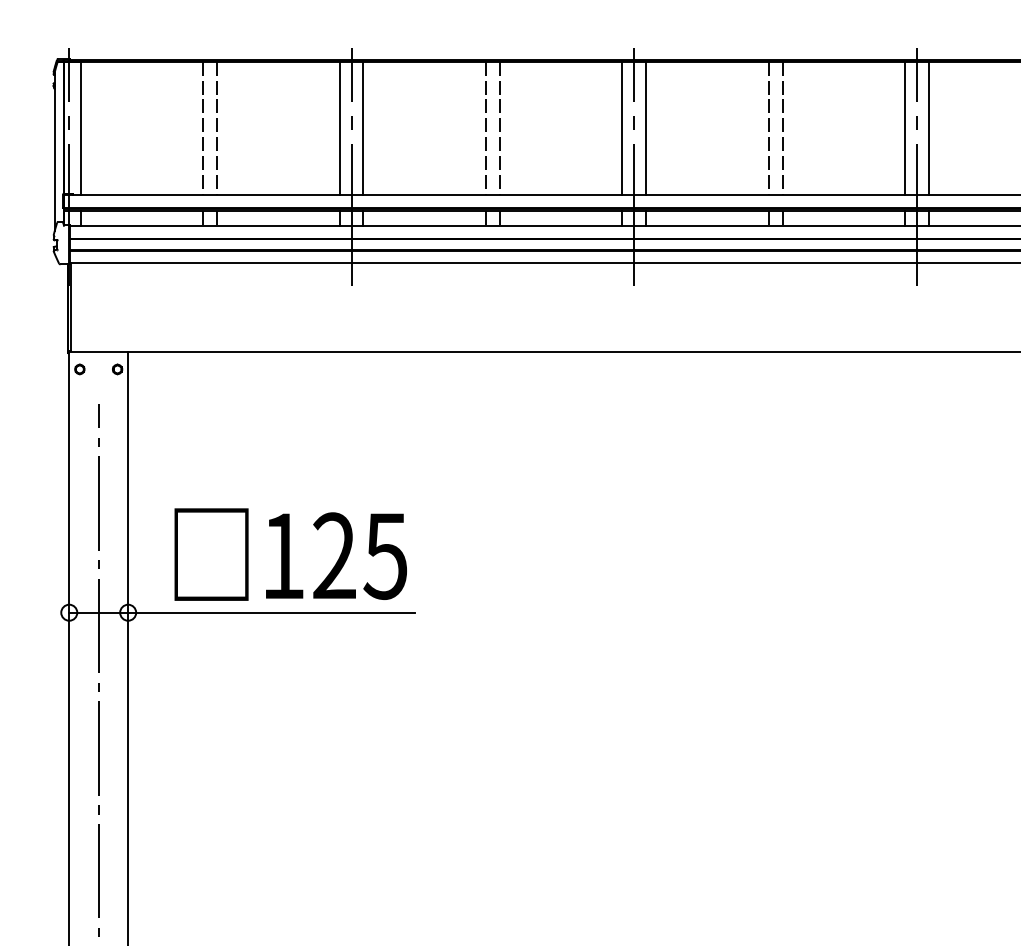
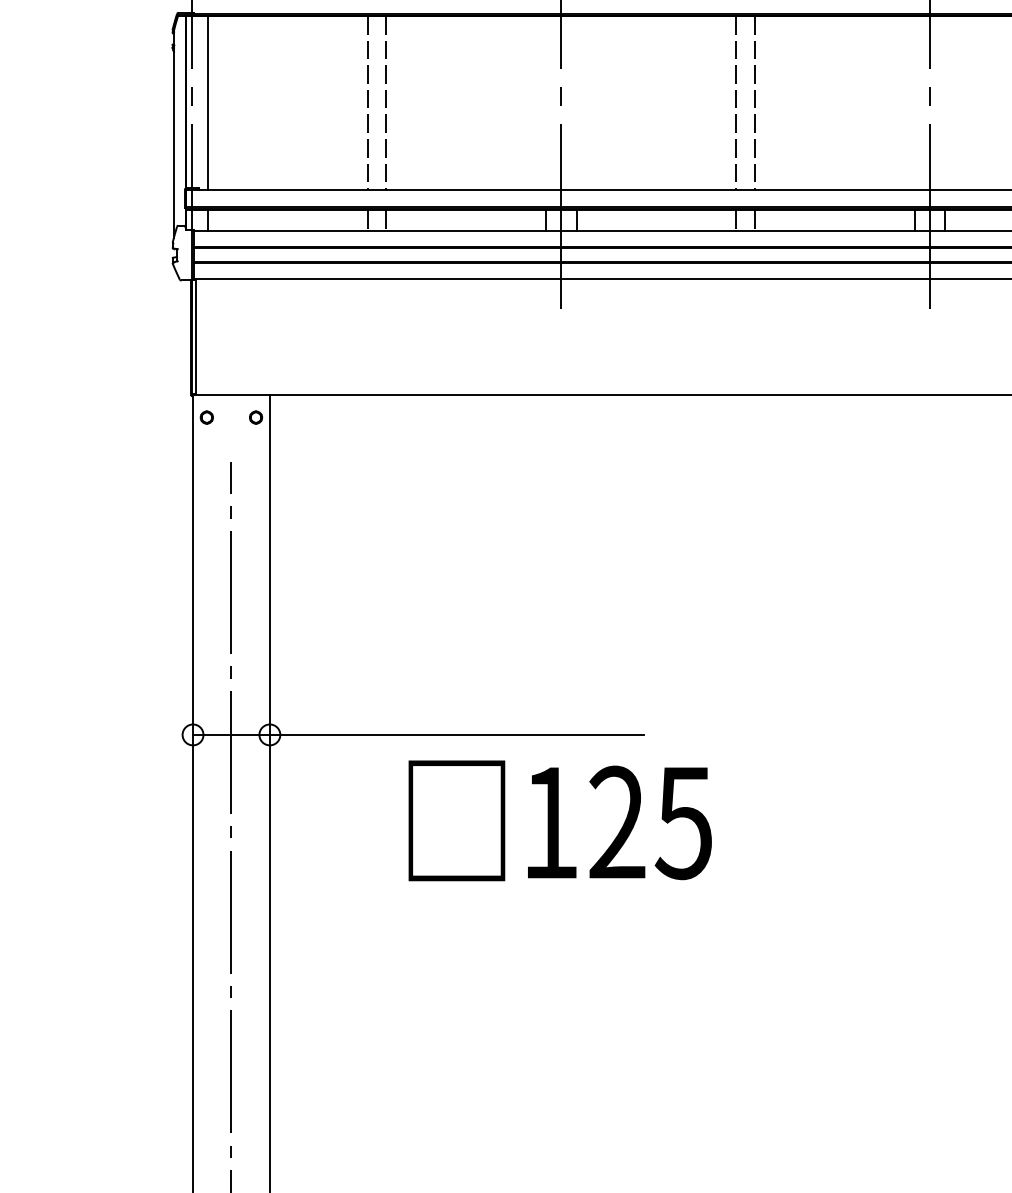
line: (339, 127) -> (545, 102), removed
line: (363, 127) -> (576, 102), removed
line: (622, 127) -> (914, 102), removed
line: (646, 127) -> (945, 102), removed
text: (290, 554) -> (559, 820), moved

